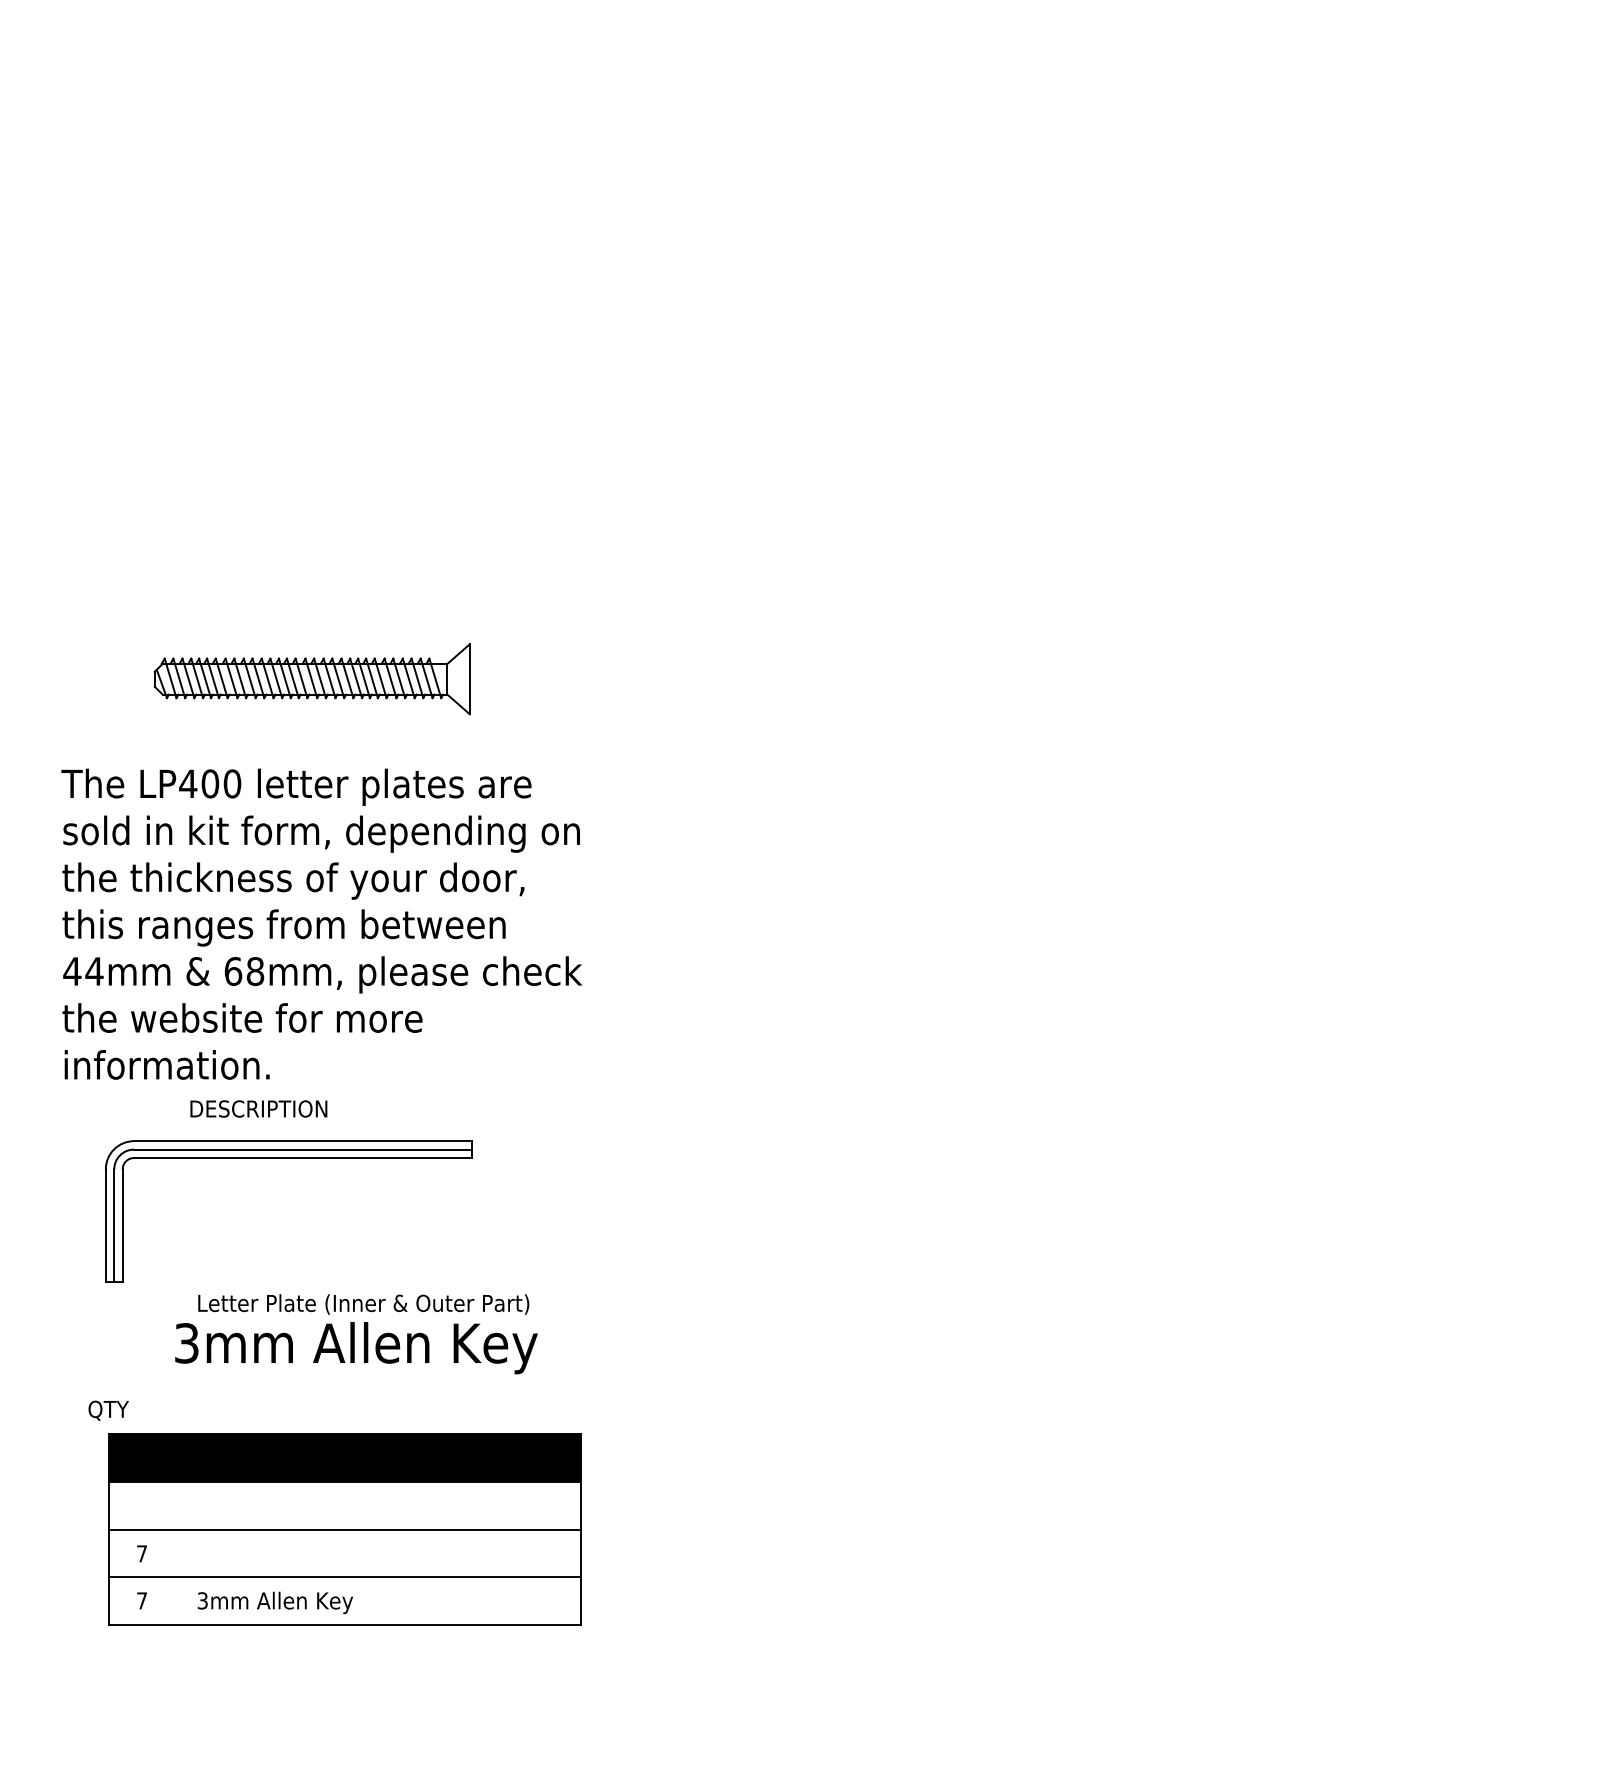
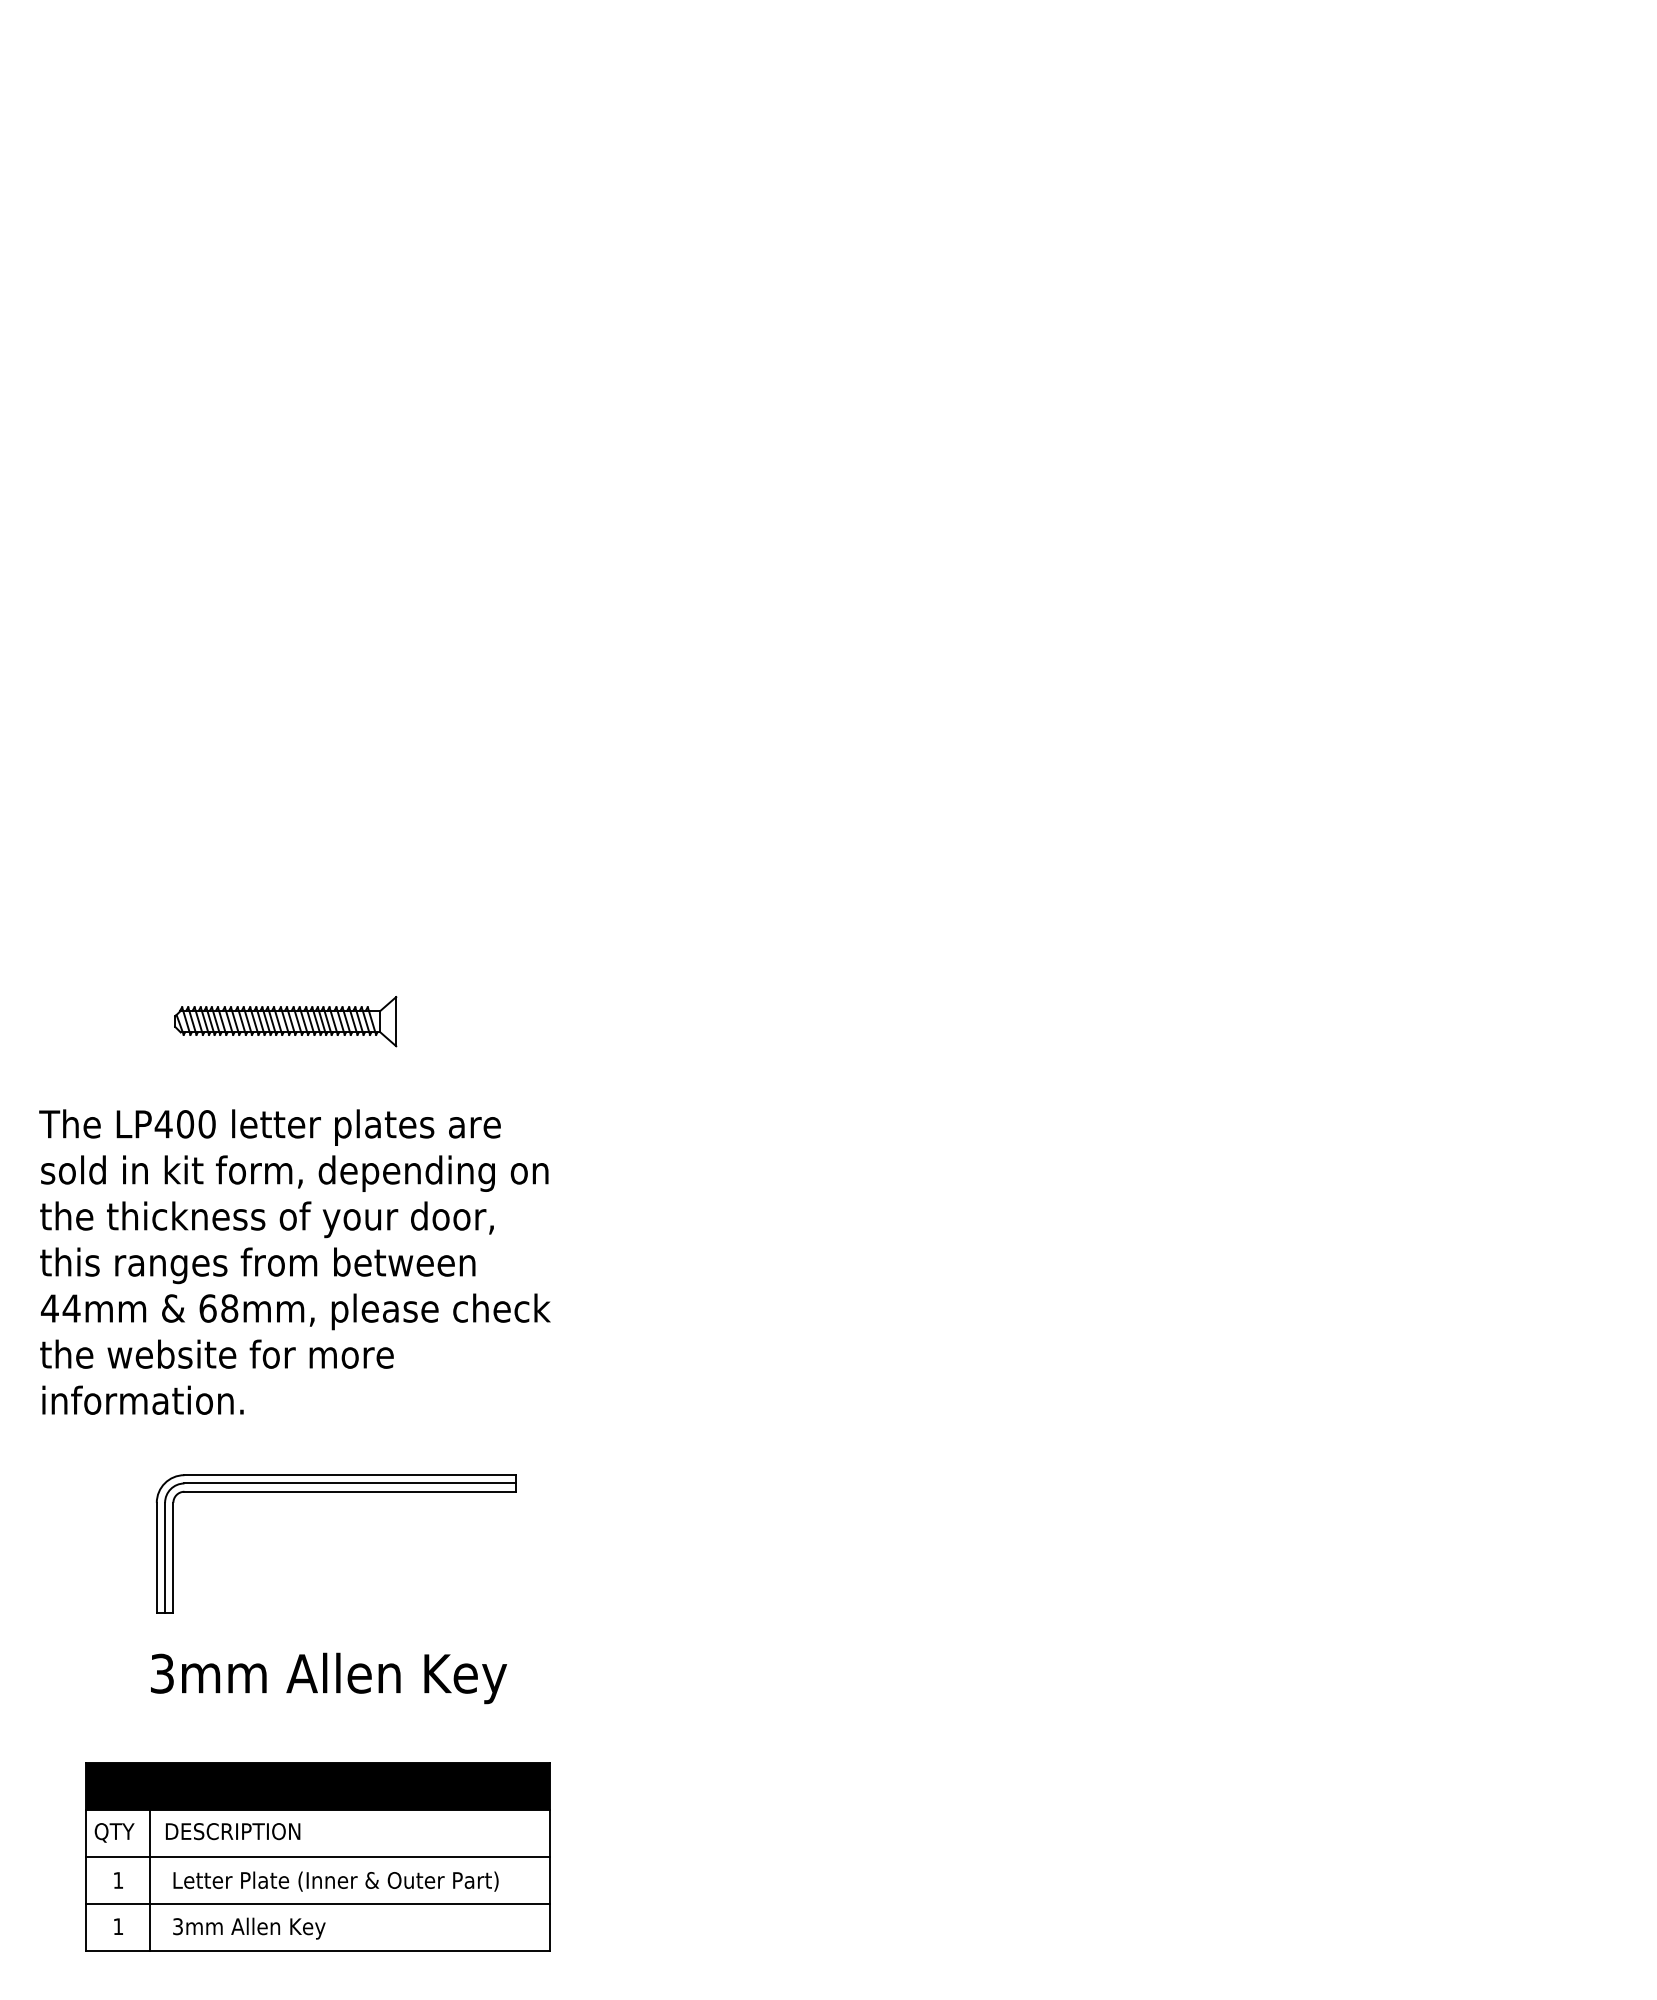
part: (312, 679) -> (285, 1021), size x0.71
text: (259, 1108) -> (233, 1831), moved
part: (288, 1158) -> (336, 1492), moved
text: (363, 1304) -> (335, 1881), moved
text: (108, 1410) -> (114, 1832), moved
line: (173, 1552) -> (149, 1879), added
text: (142, 1553) -> (118, 1880), 7 -> 1
text: (142, 1600) -> (118, 1926), 7 -> 1

